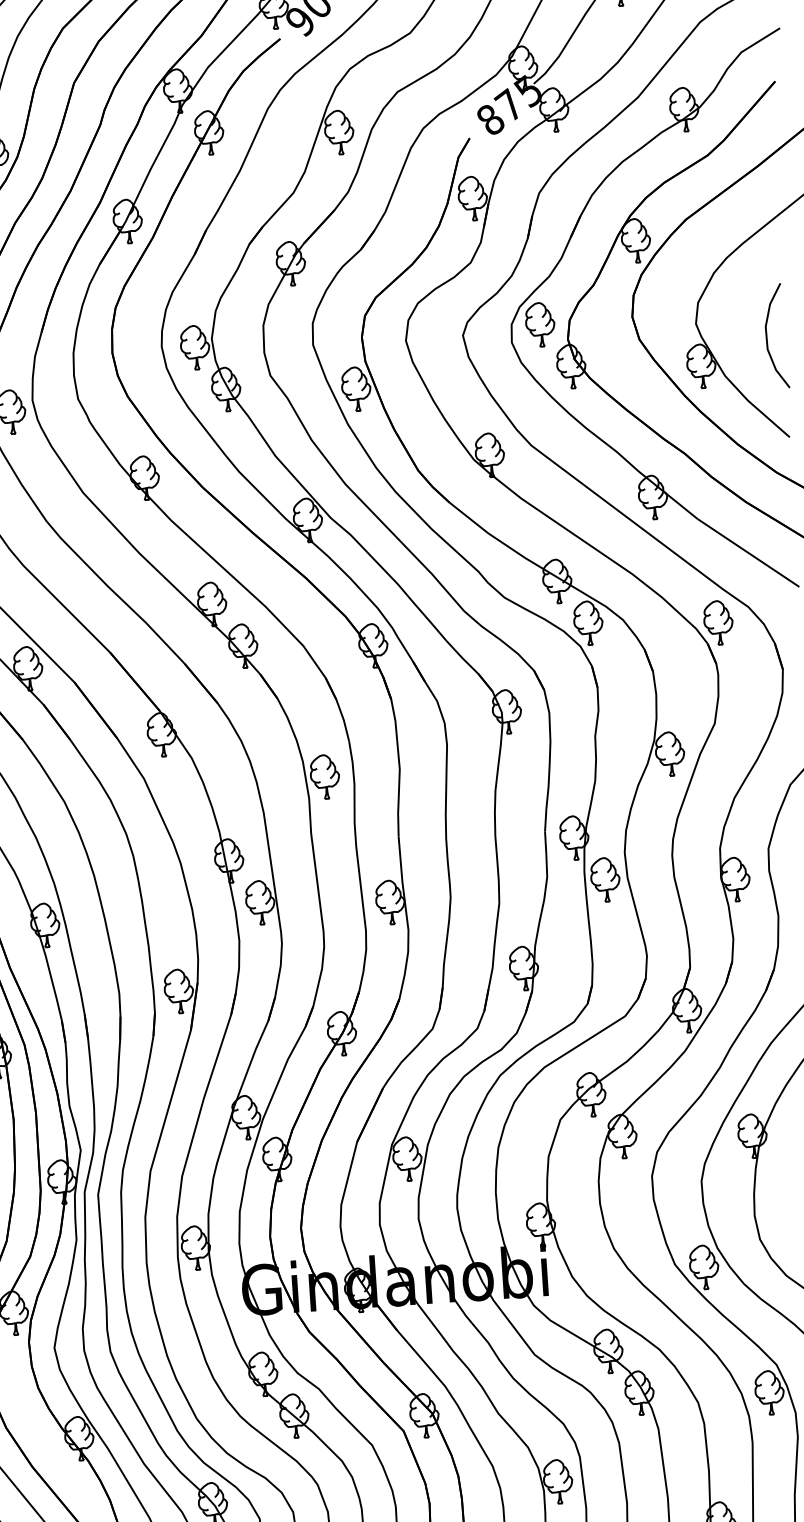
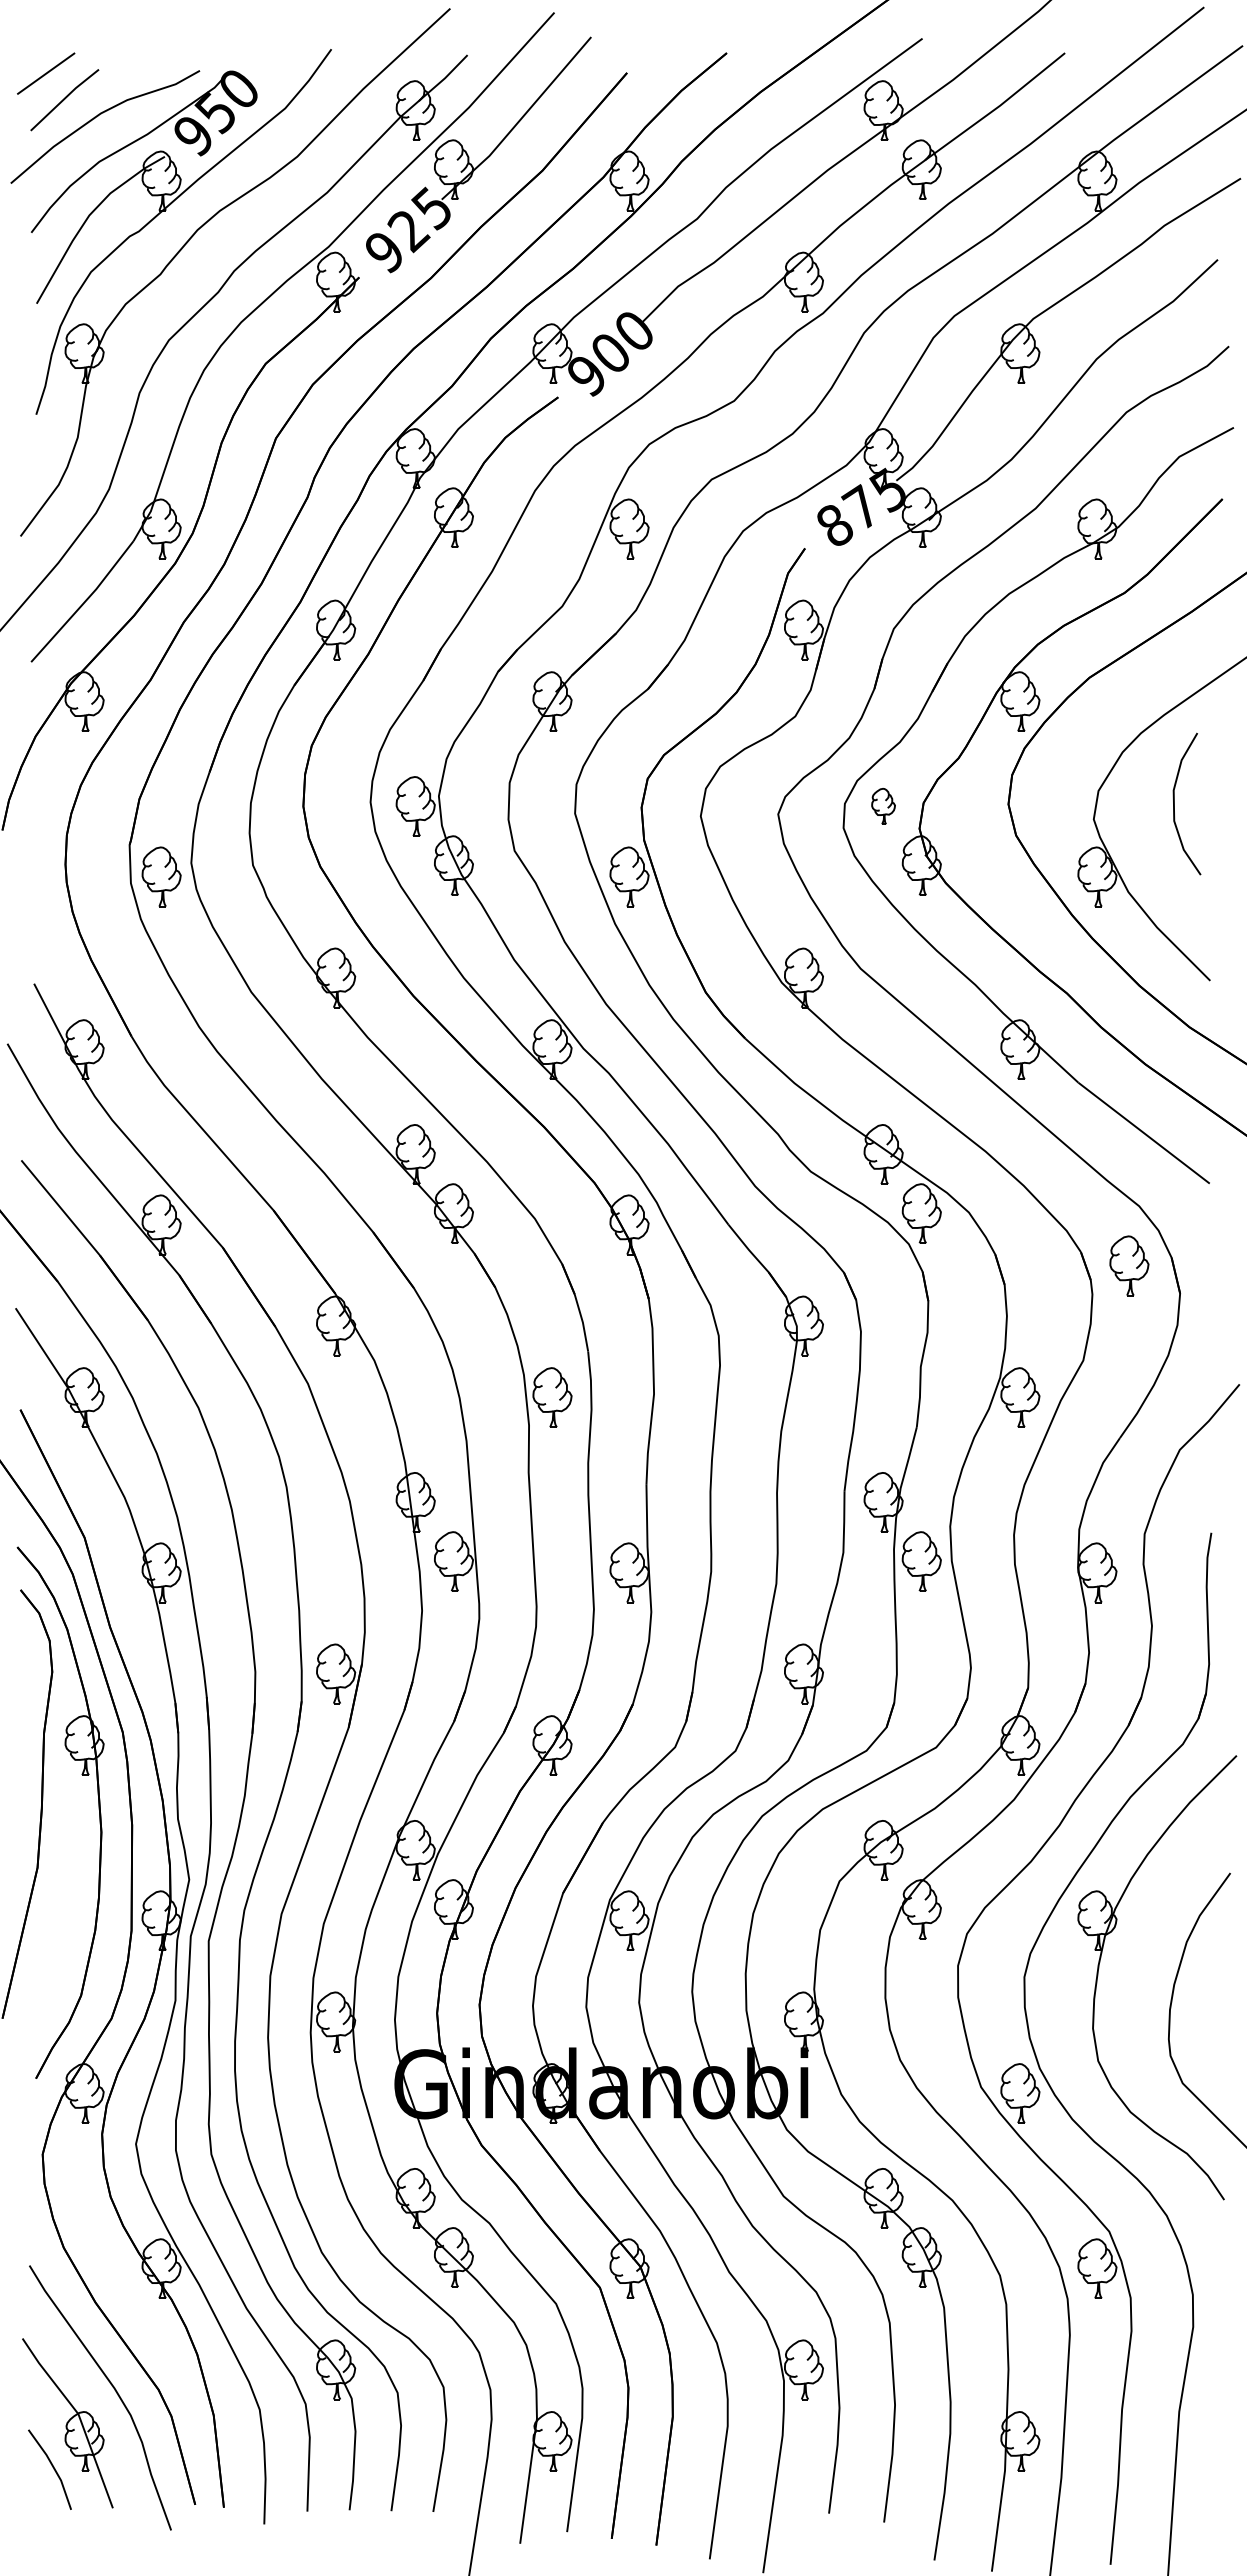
part: (540, 324) -> (883, 806), size x0.6
curve: (766, 336) -> (1174, 803), moved
part: (718, 622) -> (1129, 1265), moved

